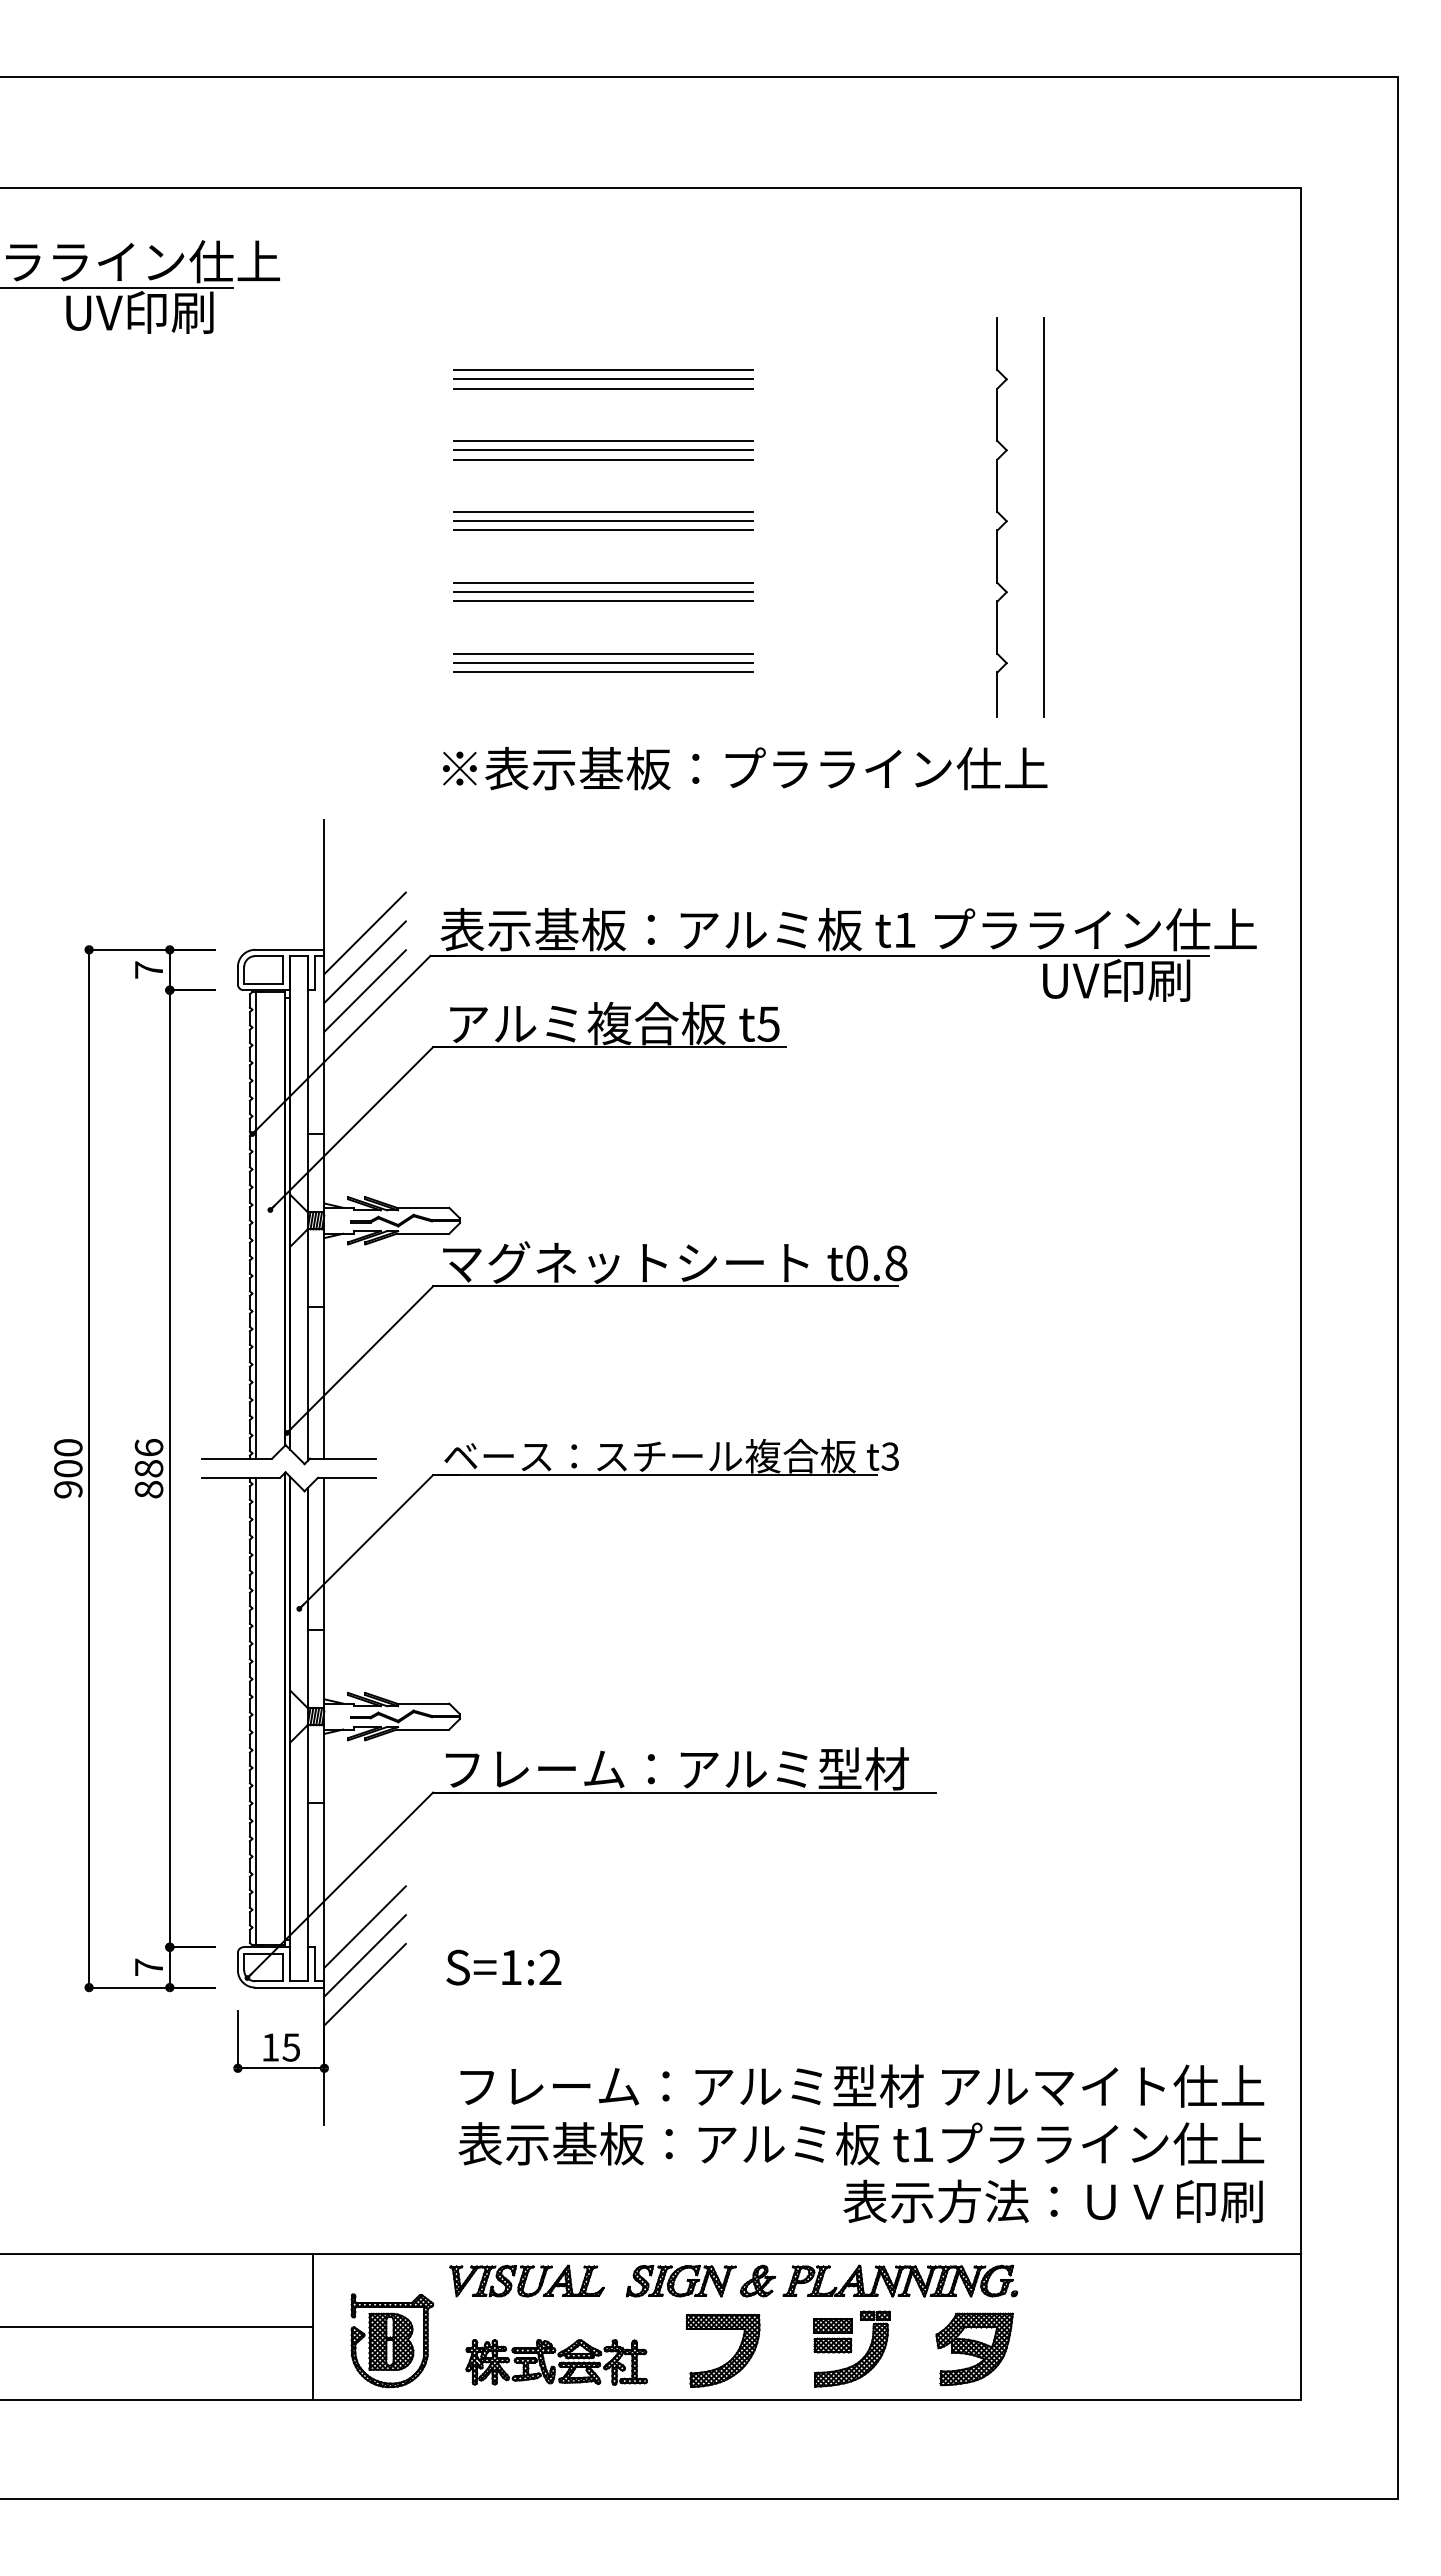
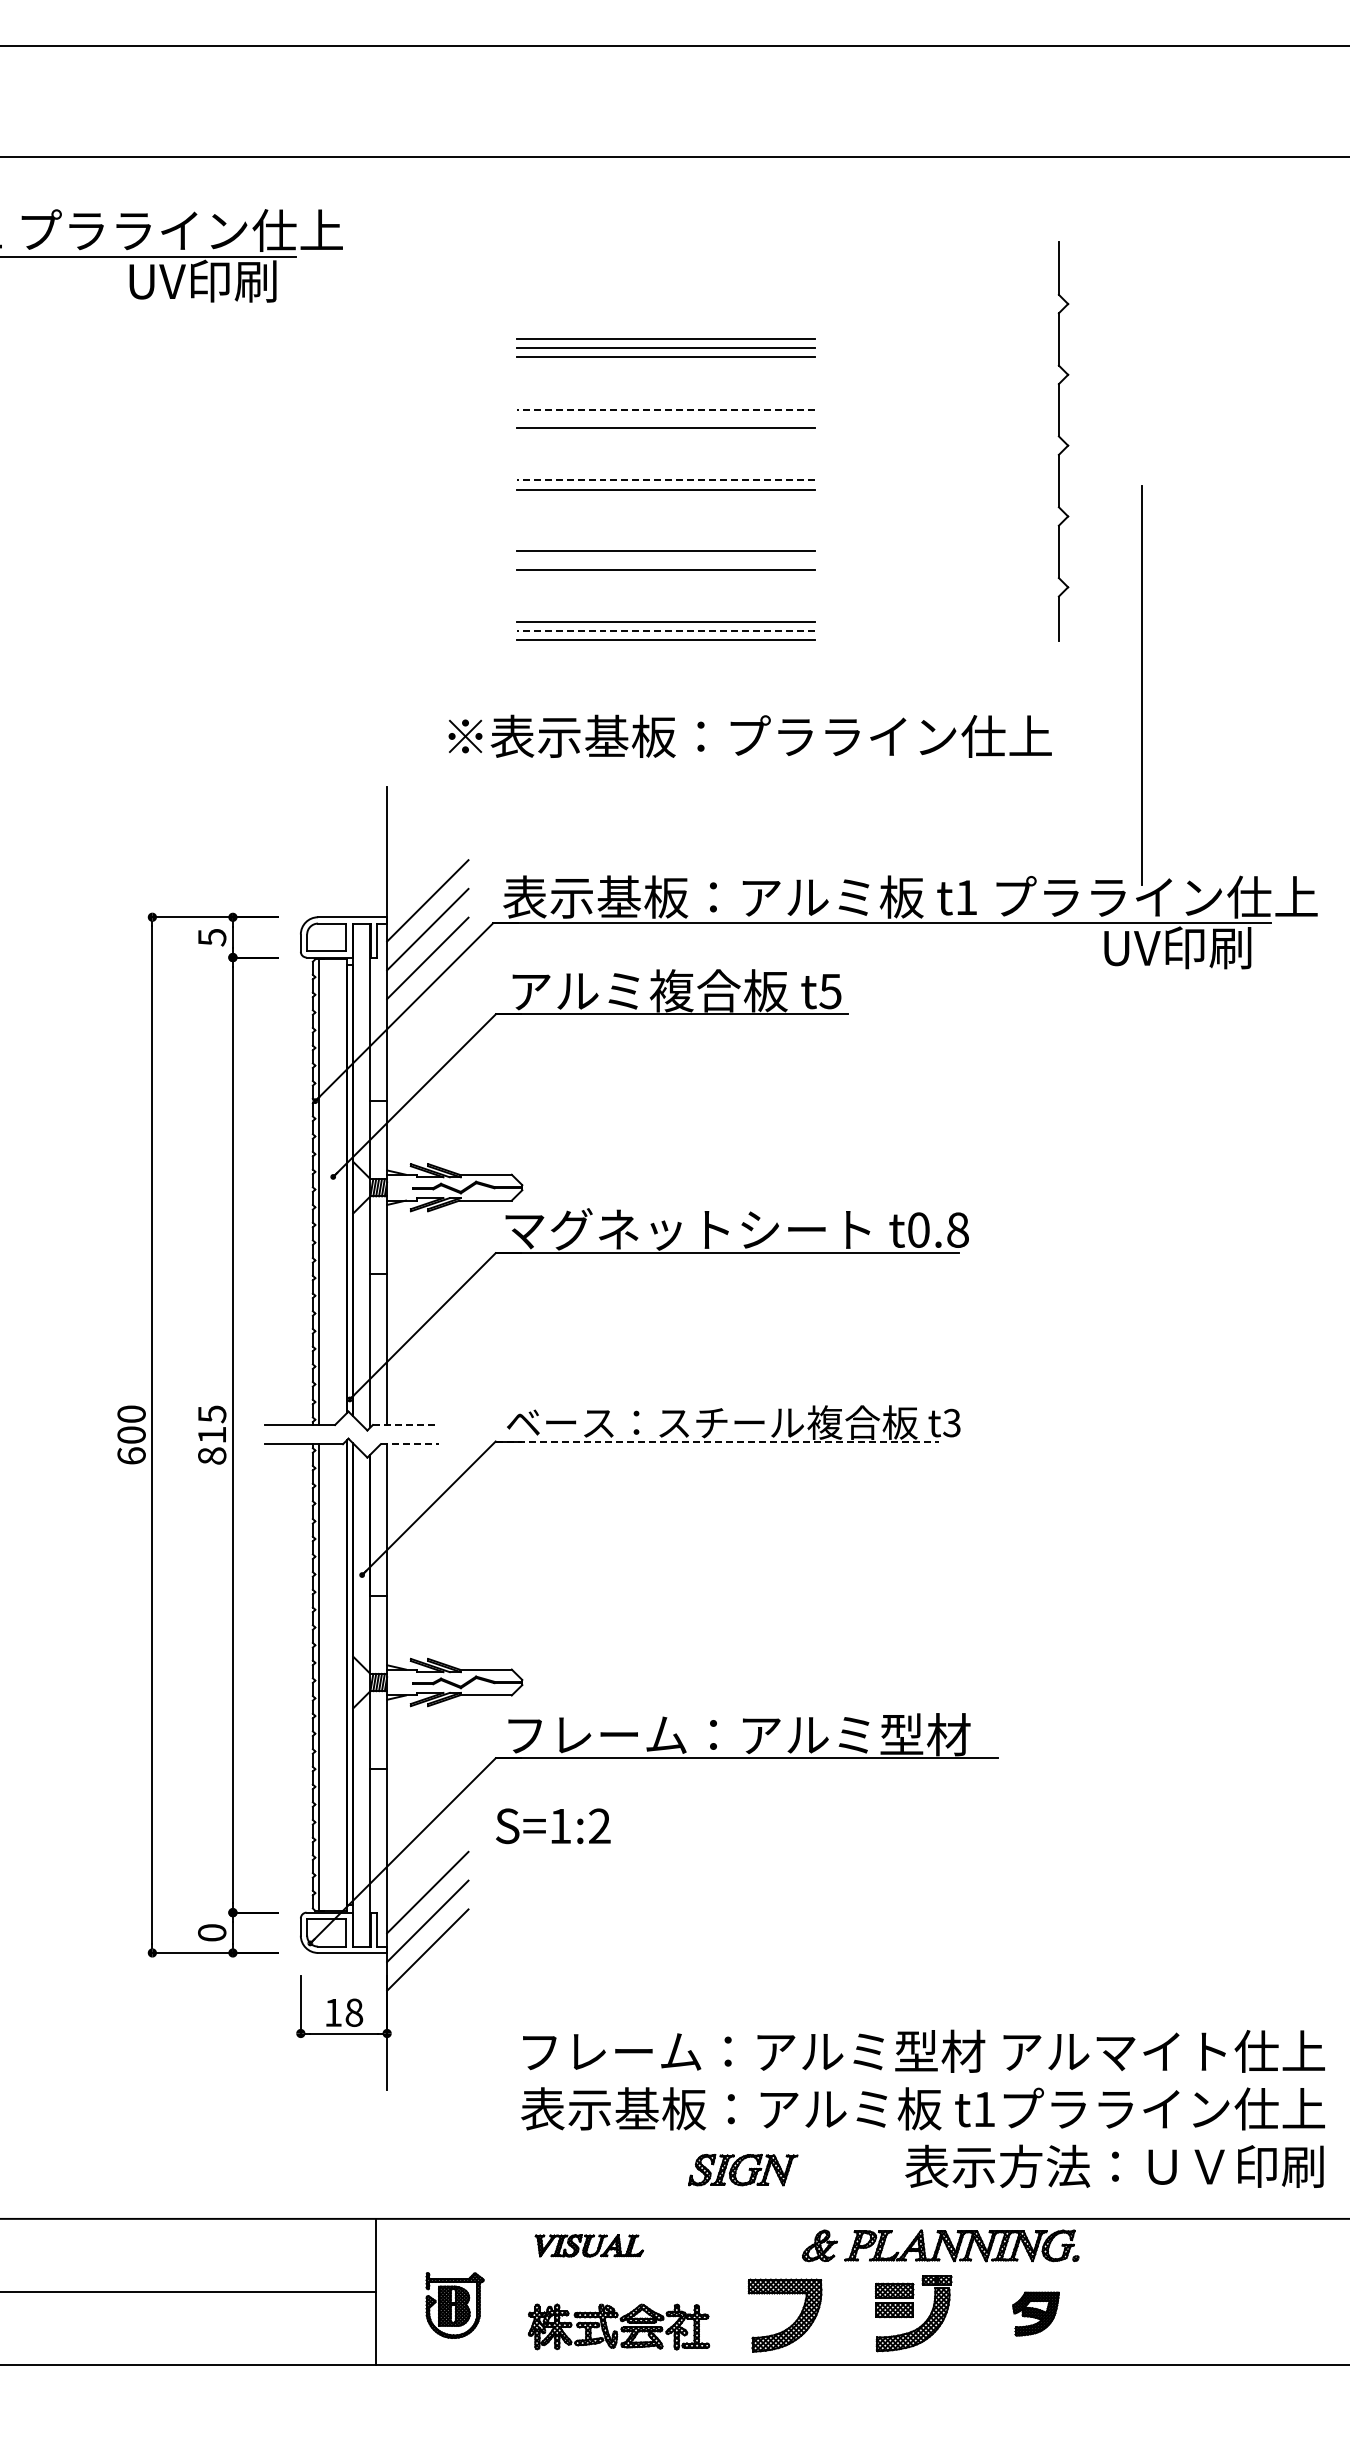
line: (603, 441) -> (665, 409), solid -> dashed
line: (603, 450) -> (665, 418), removed
line: (603, 512) -> (665, 480), solid -> dashed
part: (1001, 517) -> (1062, 441), moved
line: (1043, 517) -> (1141, 685), moved
line: (603, 530) -> (665, 498), removed
line: (603, 592) -> (665, 560), removed
line: (603, 663) -> (665, 631), solid -> dashed
text: (745, 768) -> (750, 736), moved
text: (149, 970) -> (212, 937), 7 -> 5
text: (148, 1458) -> (211, 1424), 886 -> 815
line: (343, 1458) -> (406, 1424), solid -> dashed
line: (655, 1475) -> (717, 1441), solid -> dashed
line: (347, 1477) -> (410, 1443), solid -> dashed
text: (68, 1489) -> (131, 1455), 900 -> 600
text: (148, 1966) -> (211, 1931), 7 -> 0
text: (503, 1967) -> (552, 1826), moved
text: (291, 2047) -> (354, 2012), 15 -> 18
part: (526, 2280) -> (588, 2245), size x0.7
part: (681, 2280) -> (743, 2169), moved
part: (392, 2340) -> (455, 2305), size x0.7
part: (974, 2349) -> (1035, 2314), size x0.6

